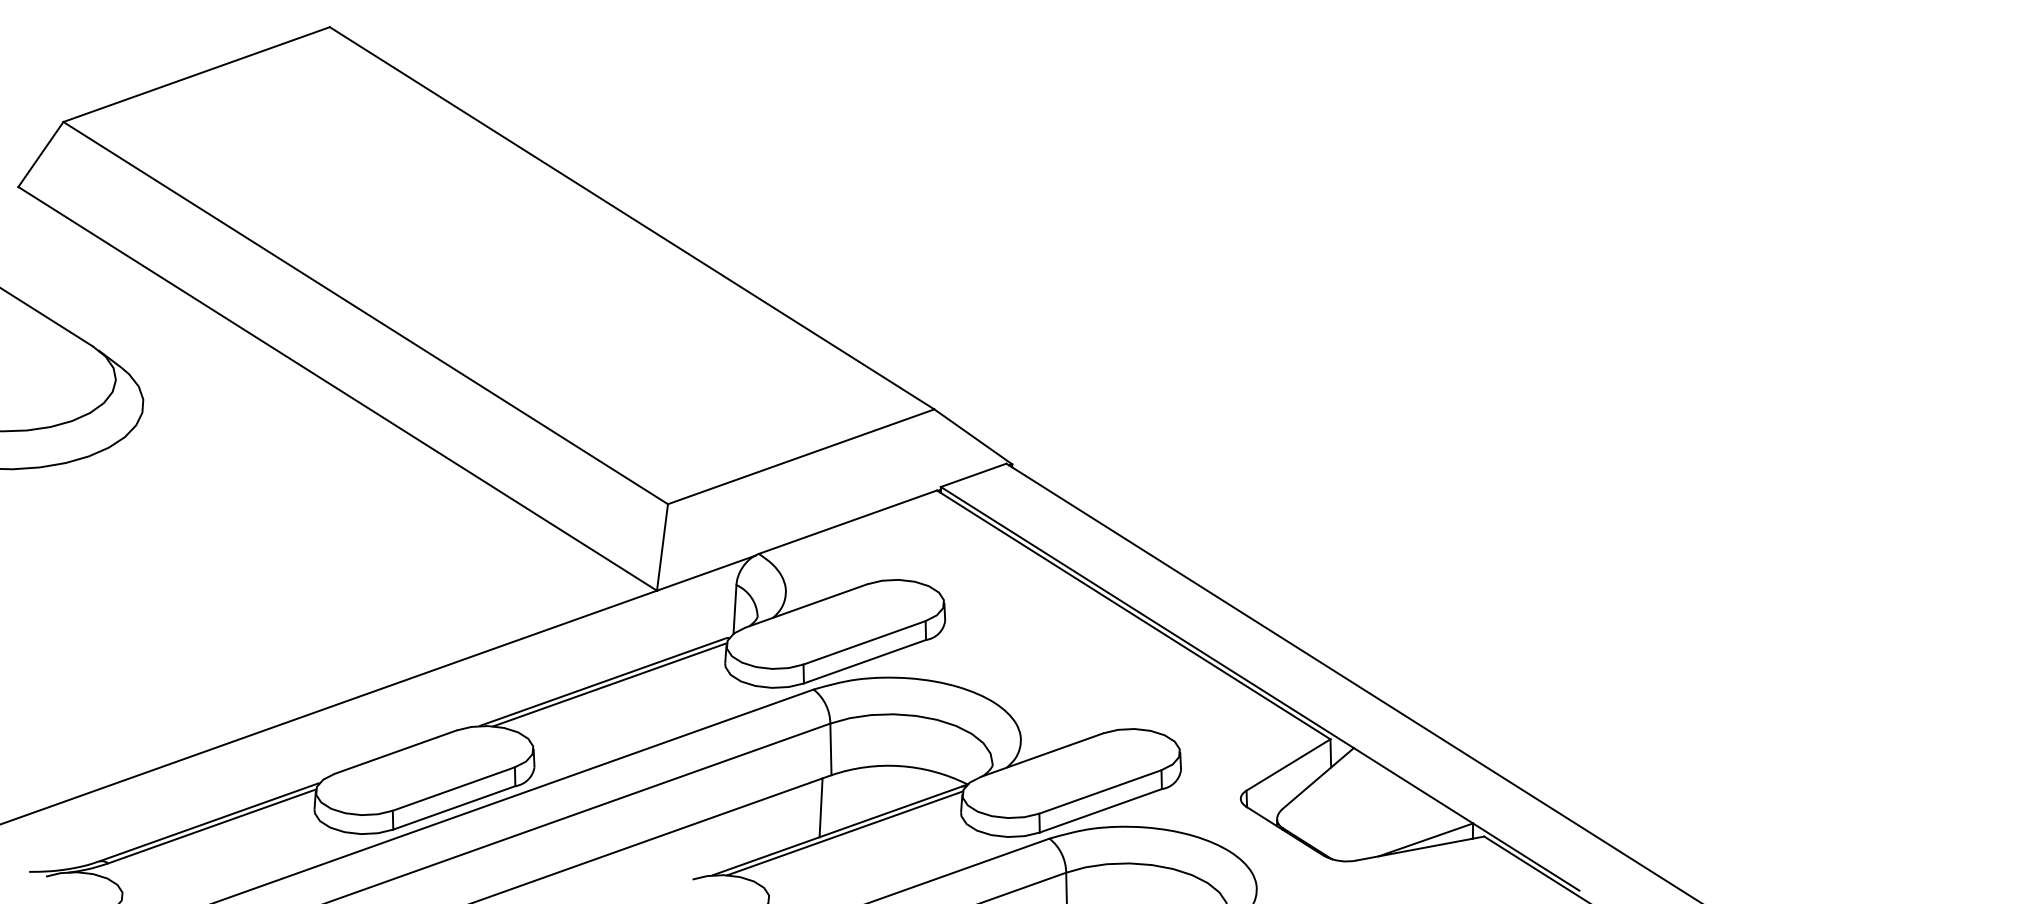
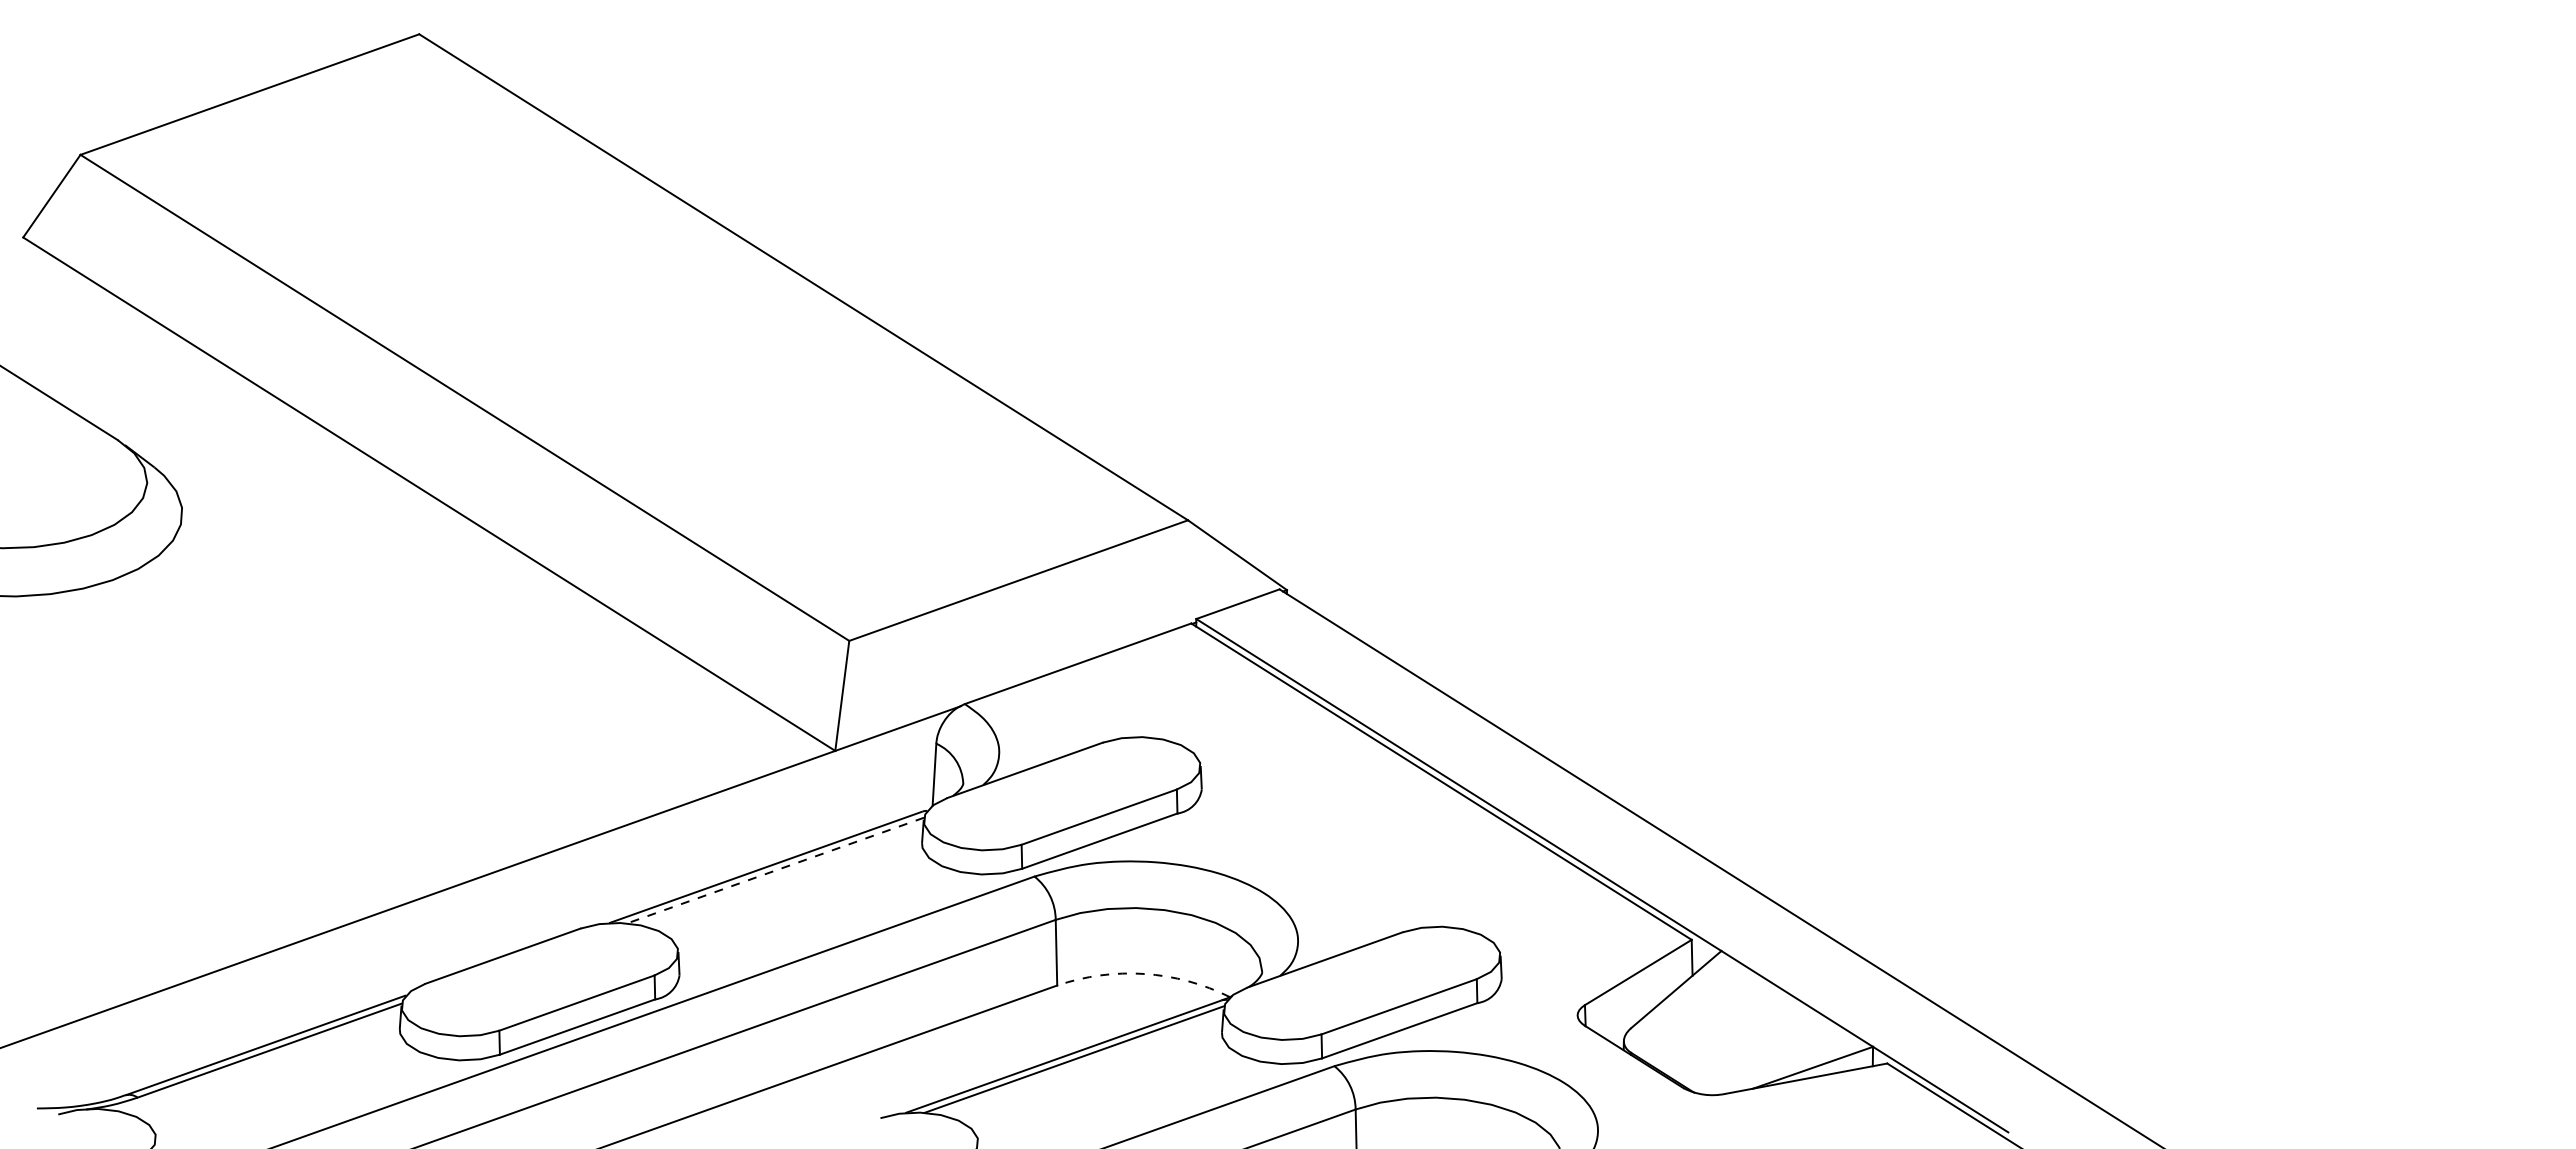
line: (609, 684) -> (775, 870), solid -> dashed
arc: (900, 765) -> (1144, 973), solid -> dashed
line: (820, 807) -> (1043, 1026), removed

